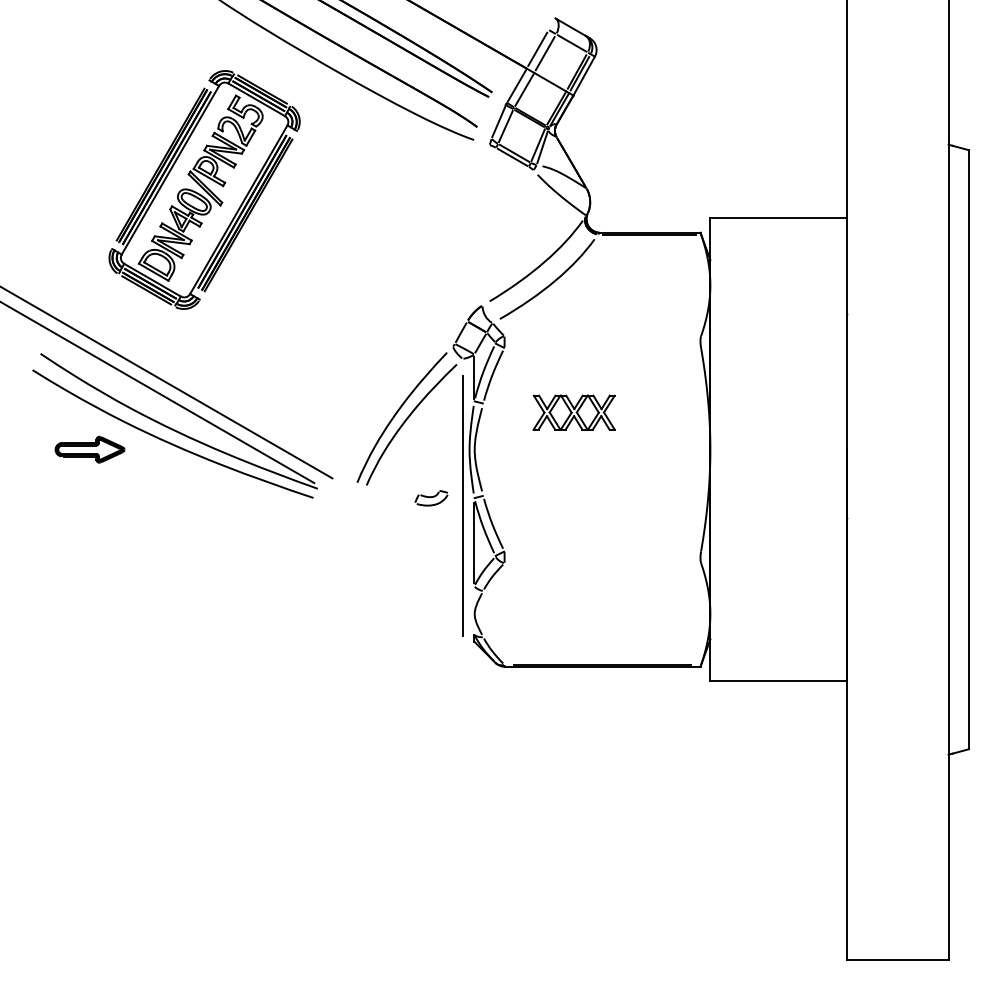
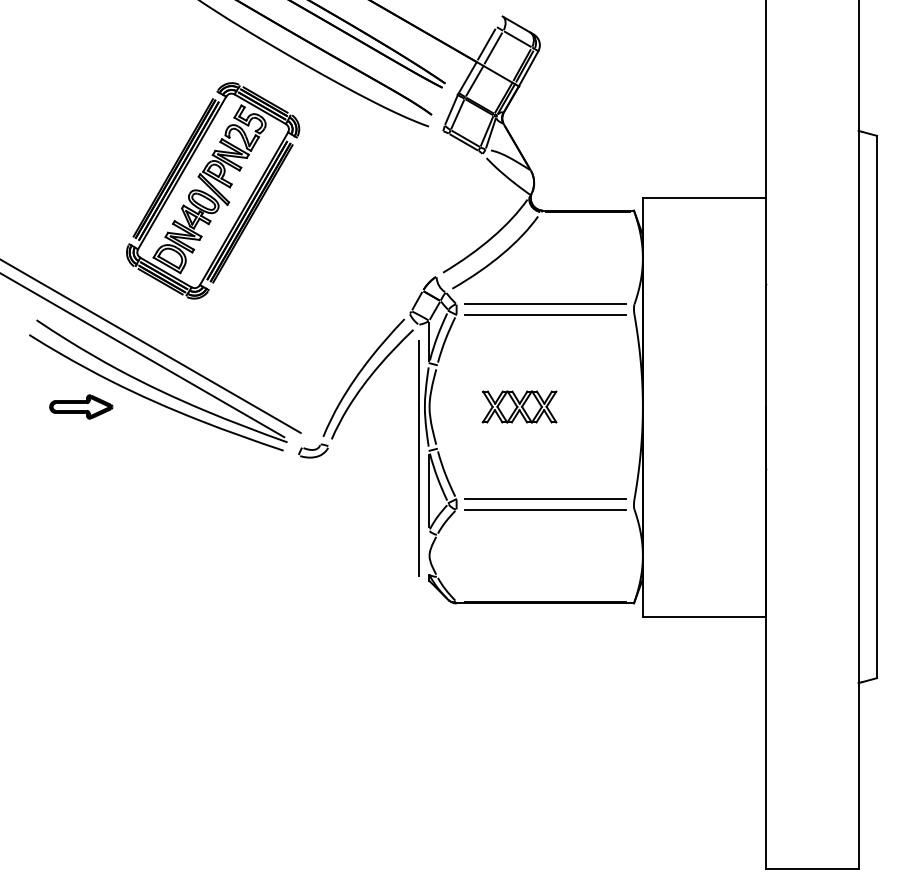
part: (204, 189) -> (213, 190), moved
line: (602, 336) -> (545, 304), added
line: (602, 348) -> (545, 315), added
part: (573, 412) -> (518, 406), moved
part: (431, 498) -> (313, 451), moved
line: (602, 551) -> (545, 499), added
line: (602, 563) -> (545, 510), added

